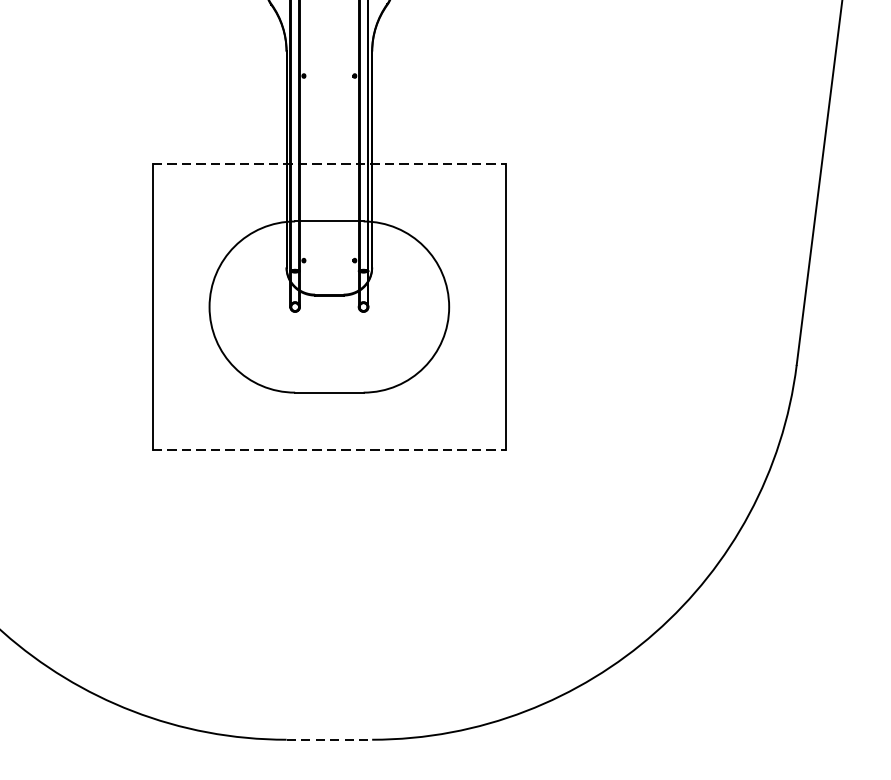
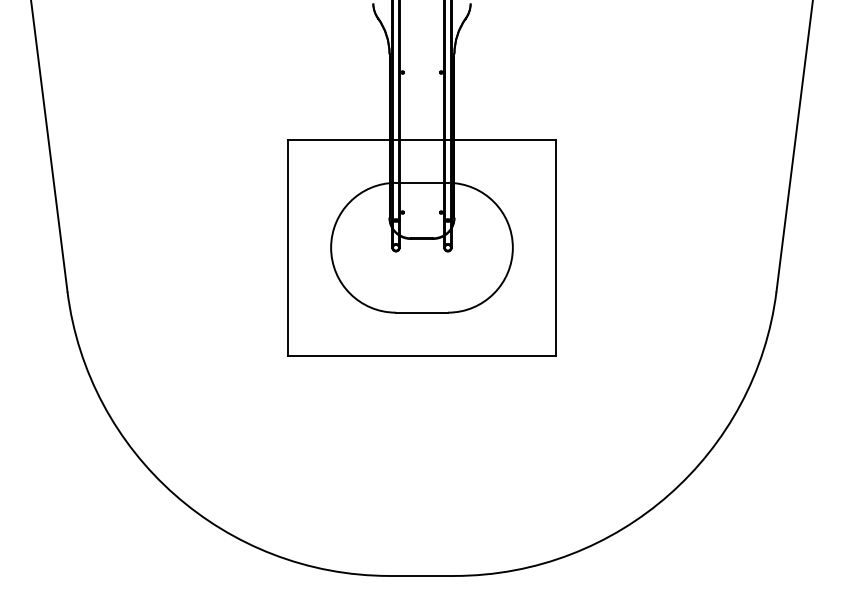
line: (330, 164) -> (422, 139), dashed -> solid
line: (330, 449) -> (422, 355), dashed -> solid
line: (330, 739) -> (422, 575), dashed -> solid

